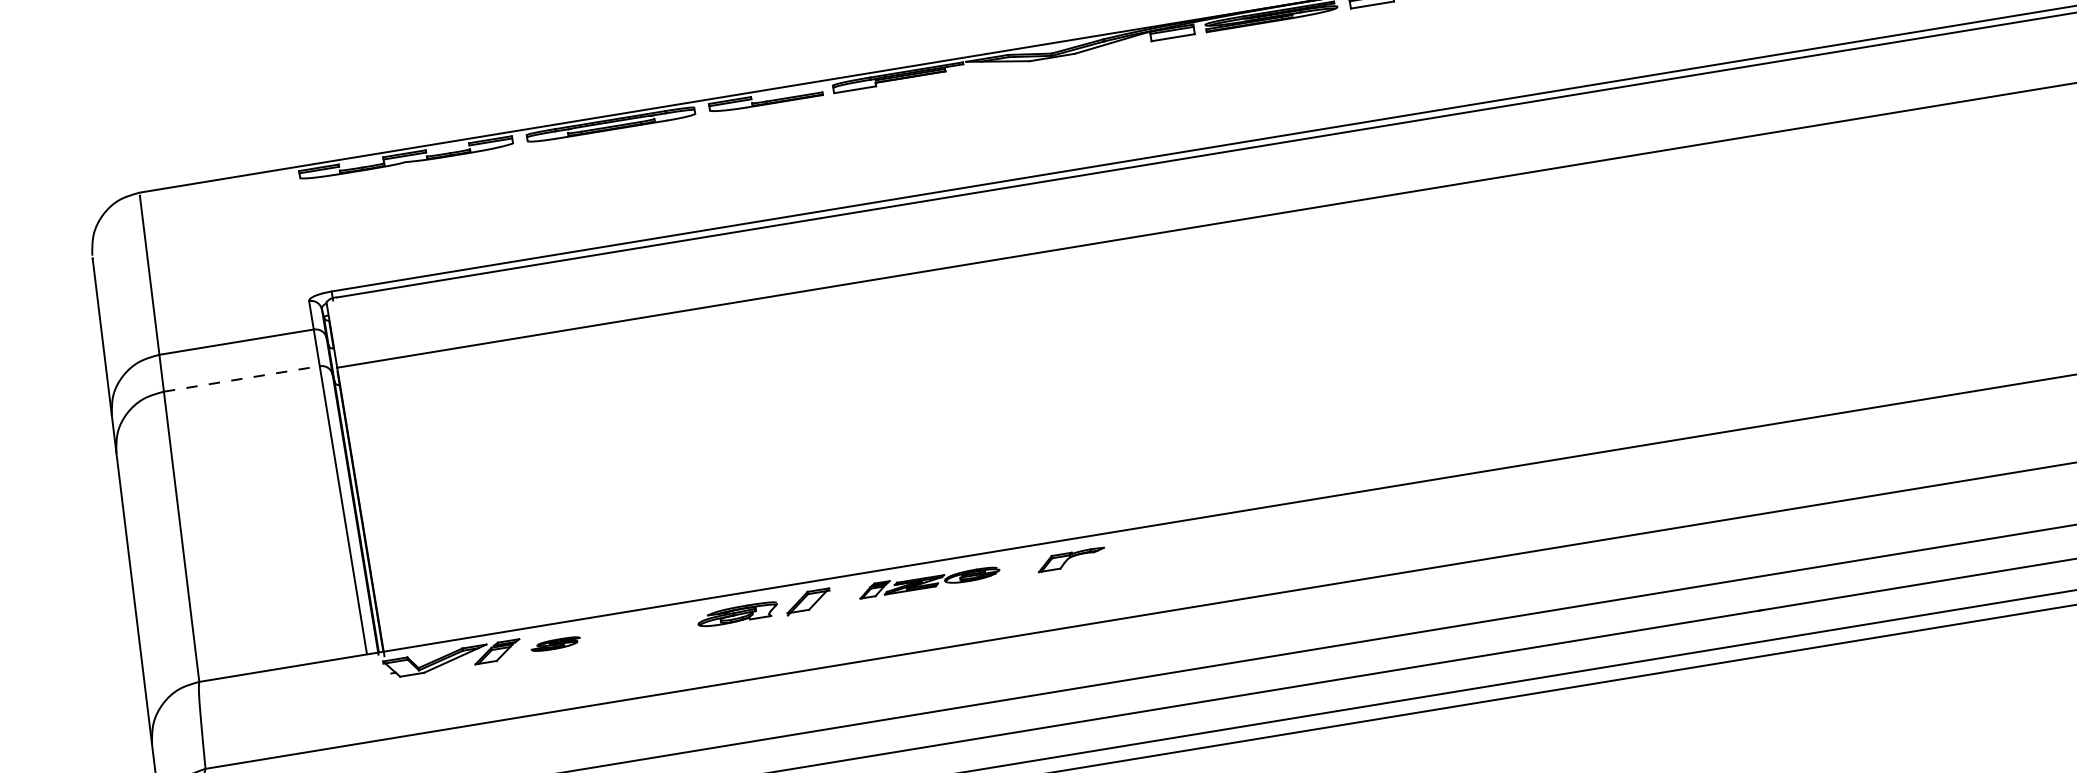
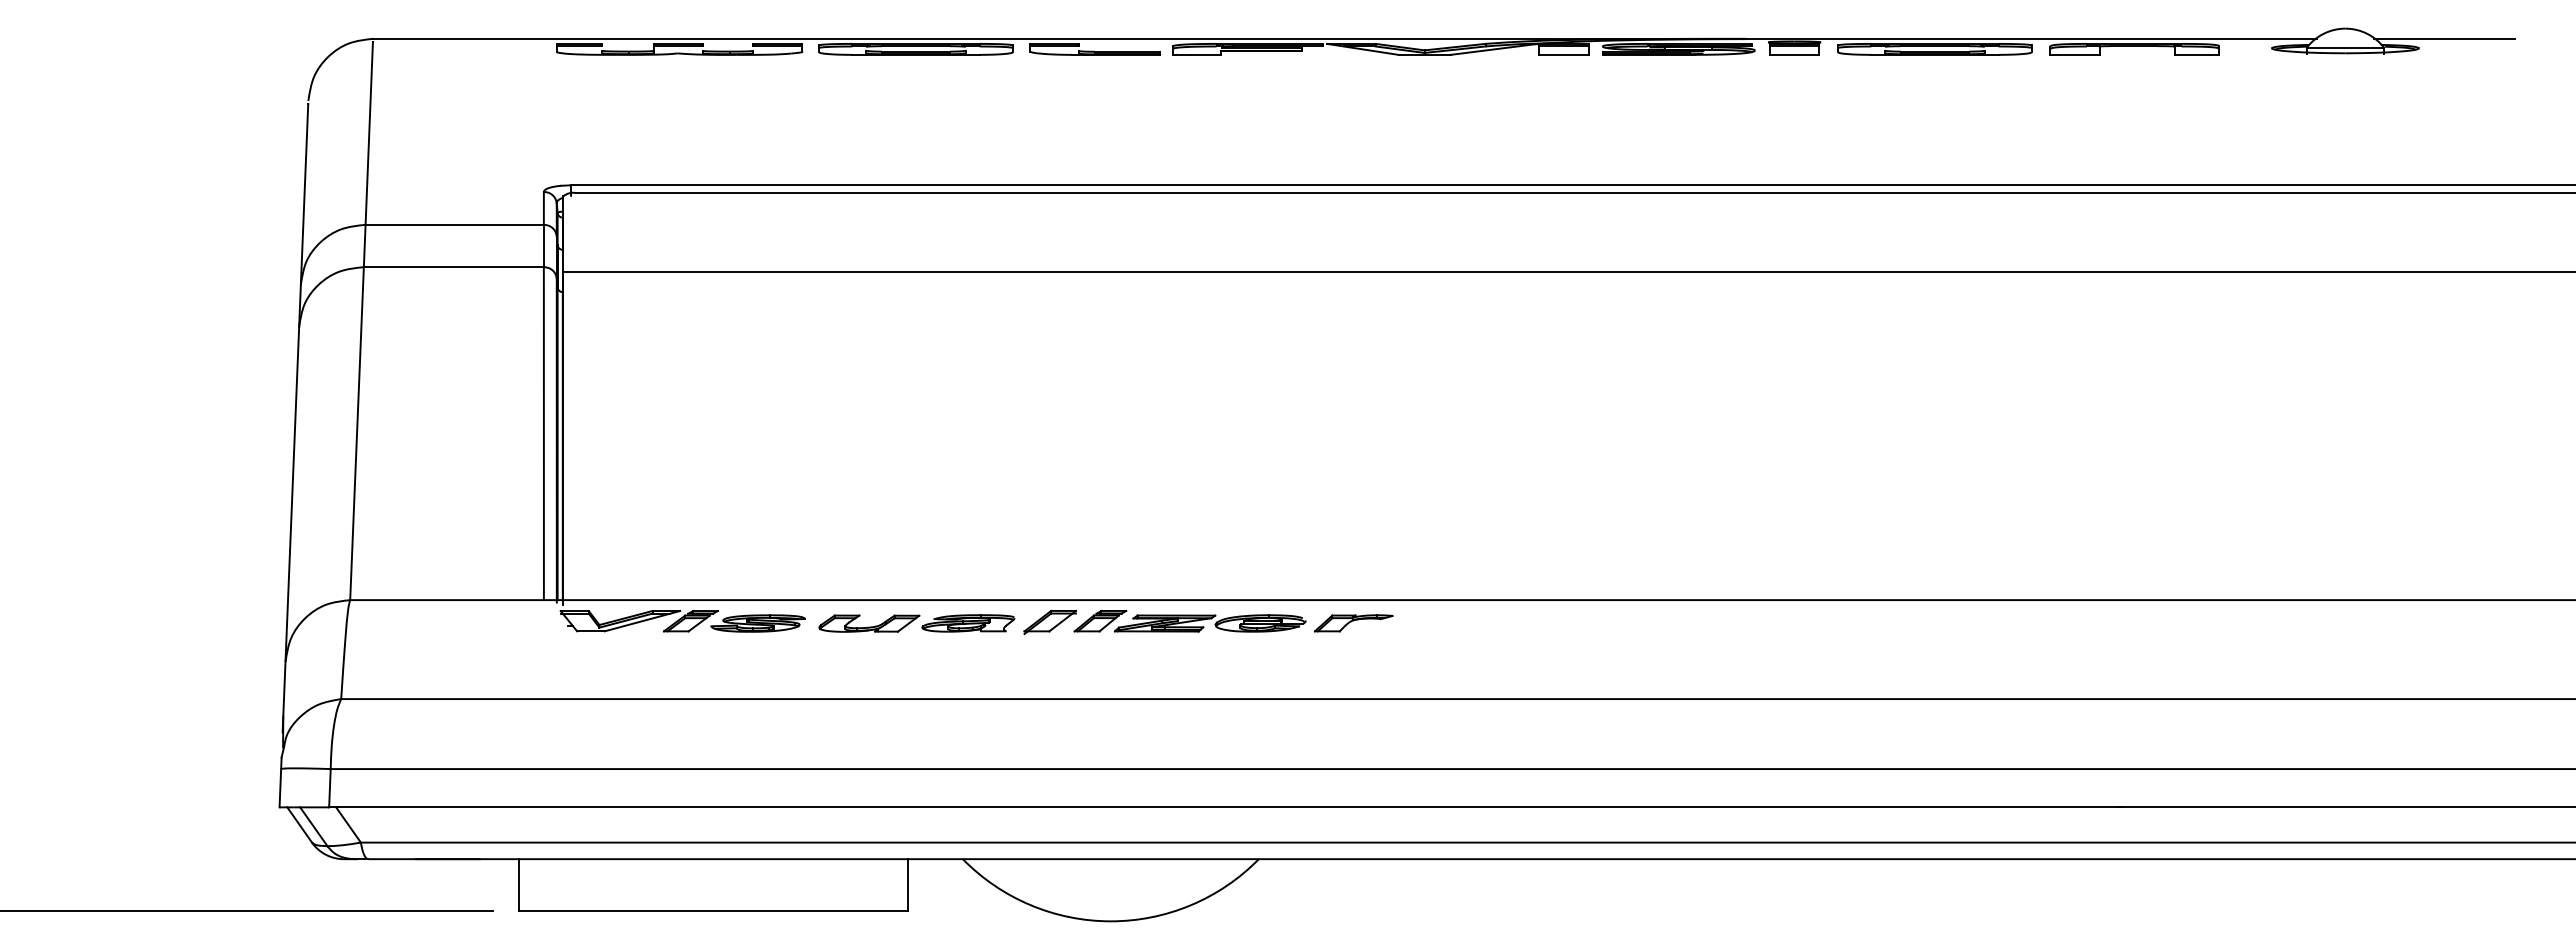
line: (241, 379) -> (453, 267), dashed -> solid
part: (928, 580) -> (1189, 620), size x1.43
part: (652, 628) -> (869, 623), added
part: (555, 644) -> (757, 623), size x1.67

